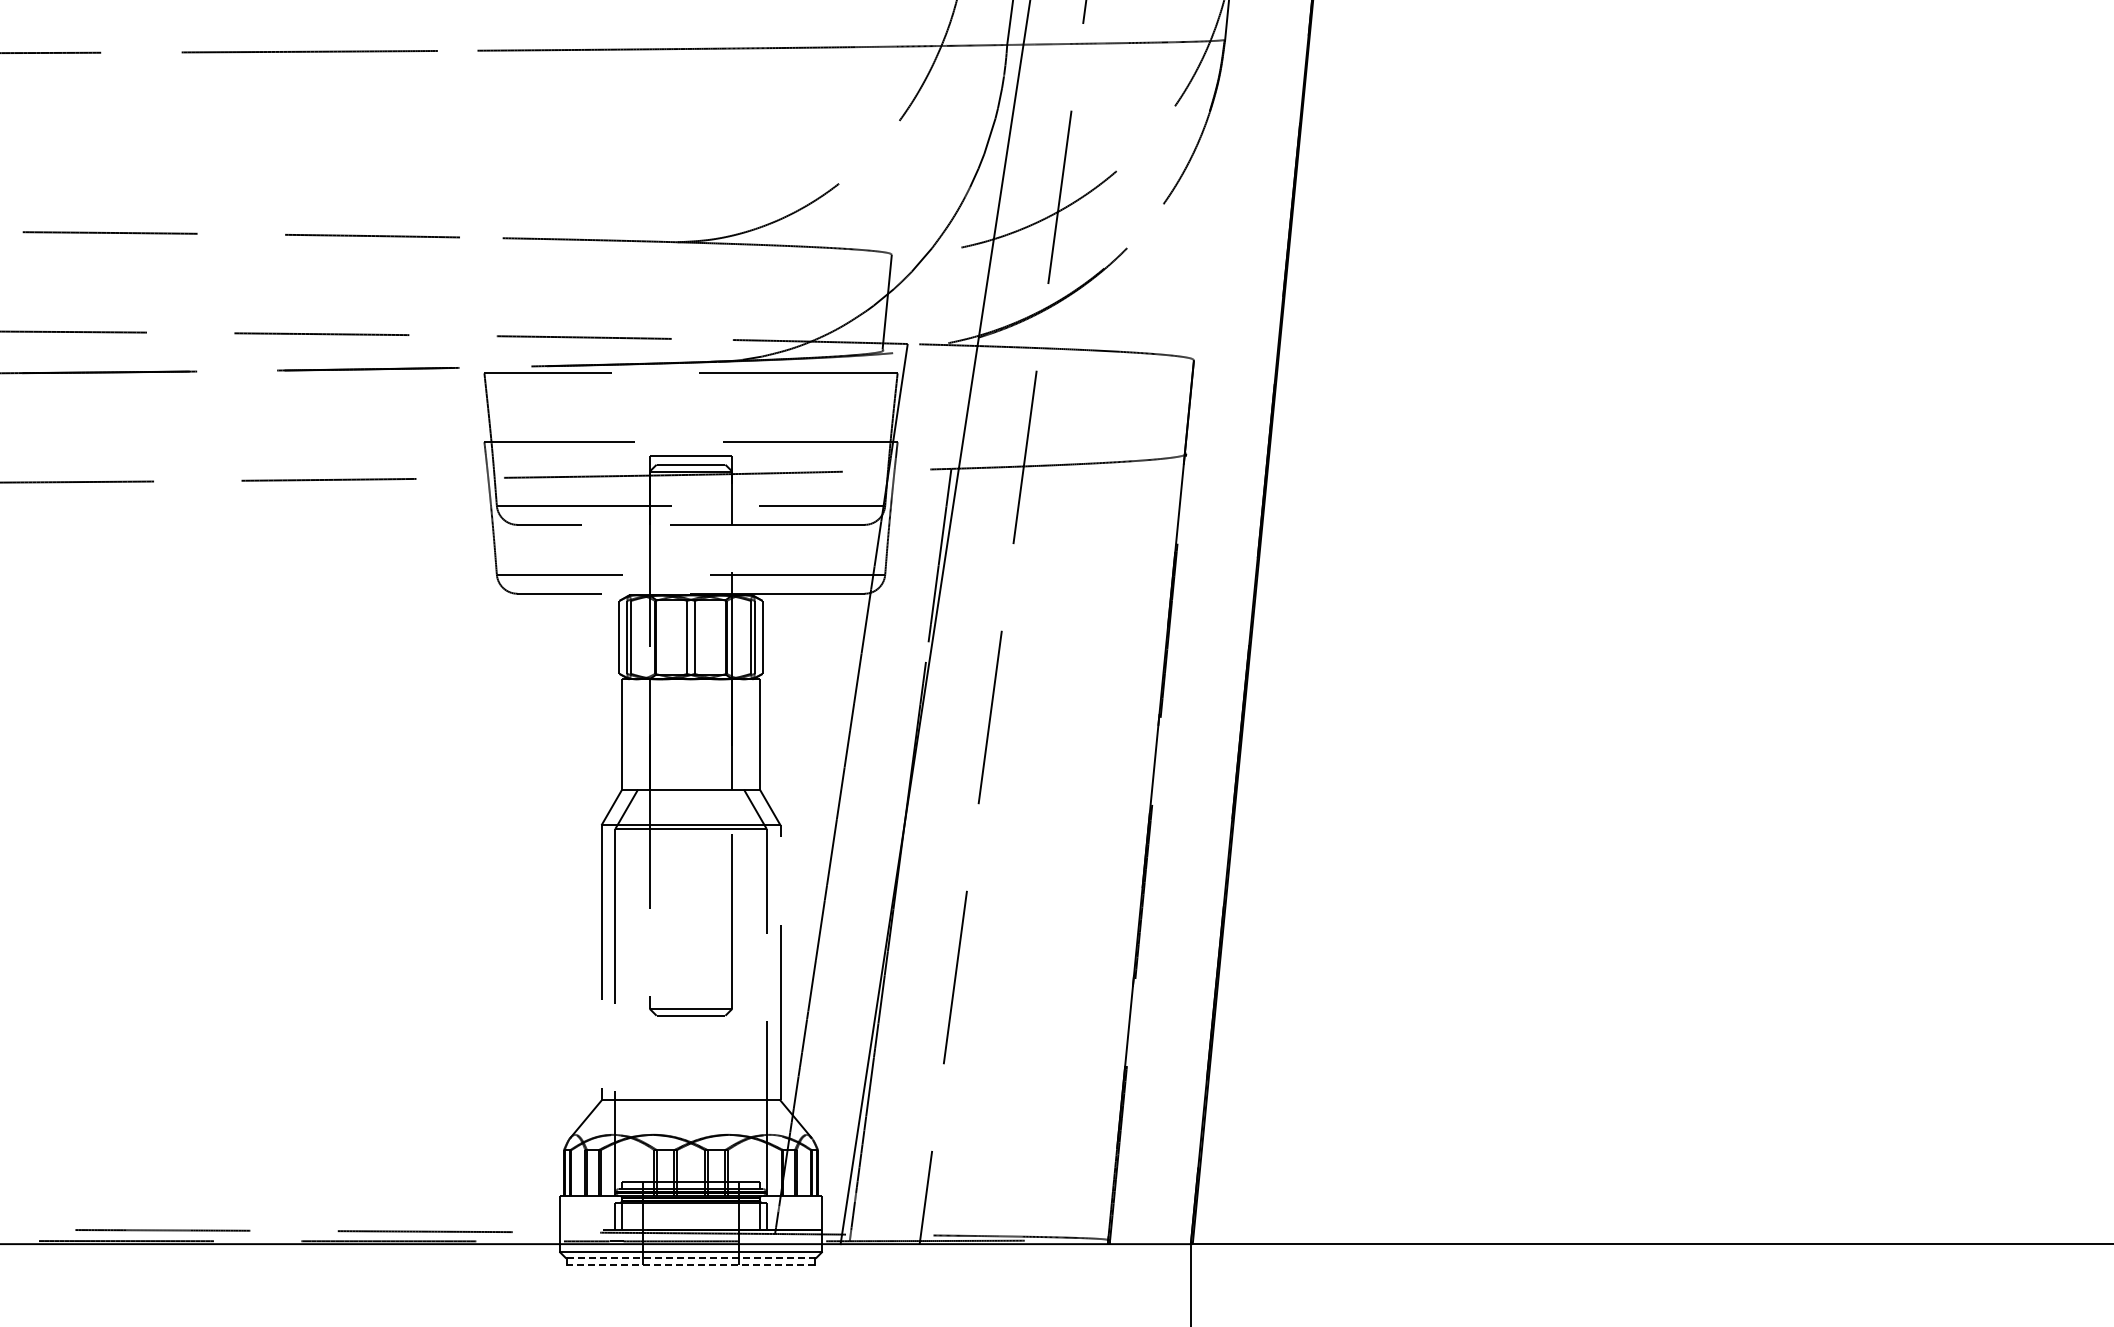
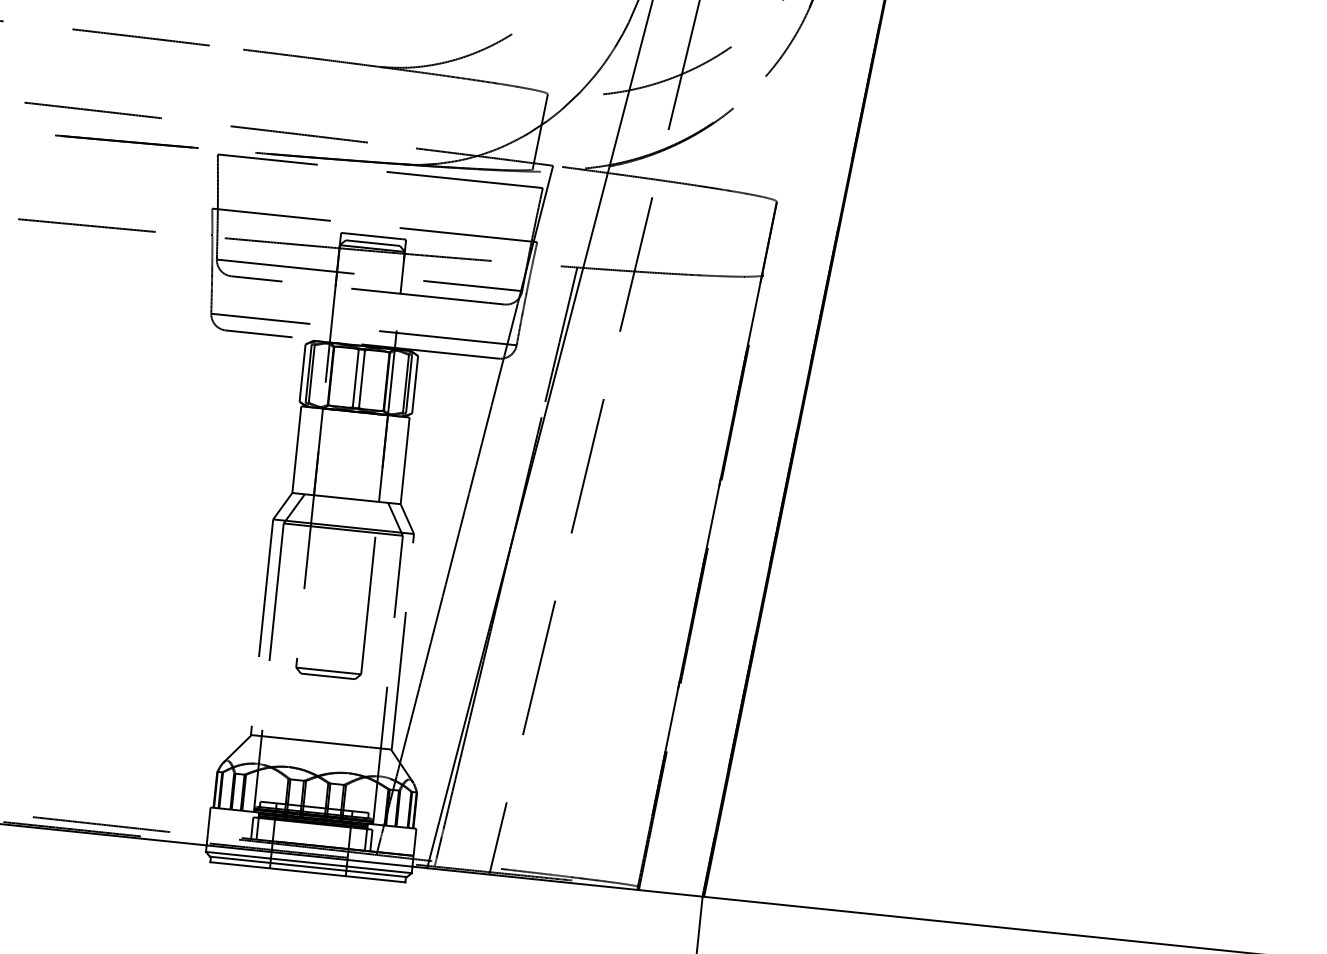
line: (690, 1257) -> (308, 866), dashed -> solid
line: (691, 1264) -> (308, 872), dashed -> solid

